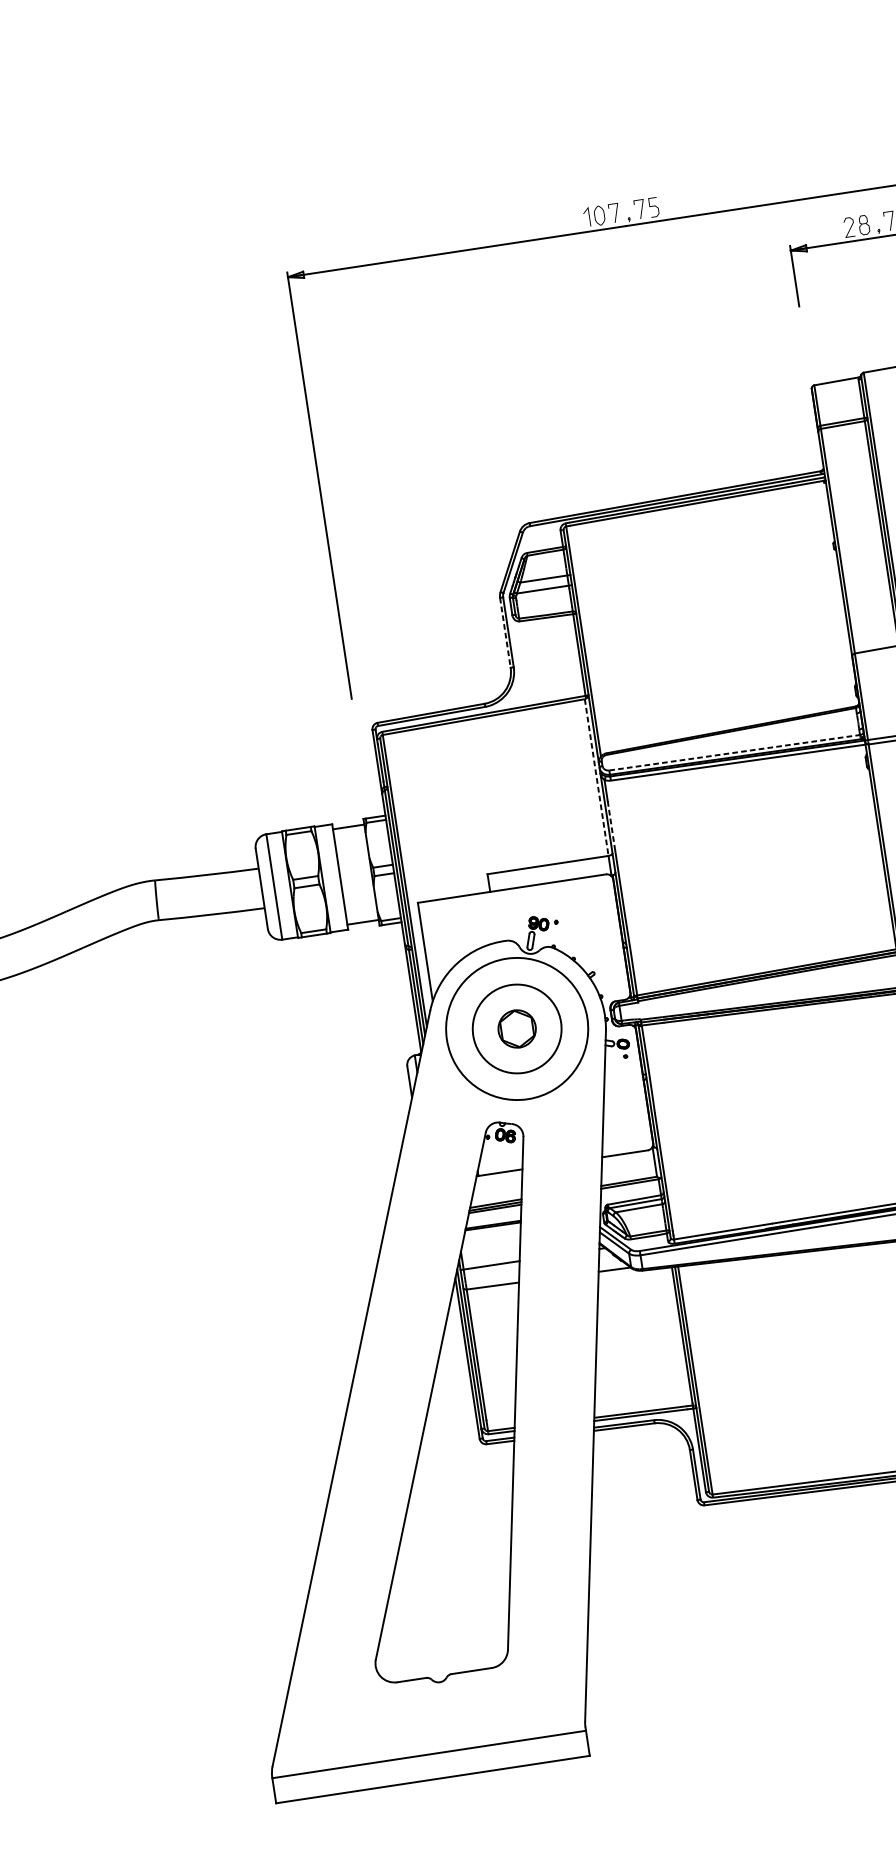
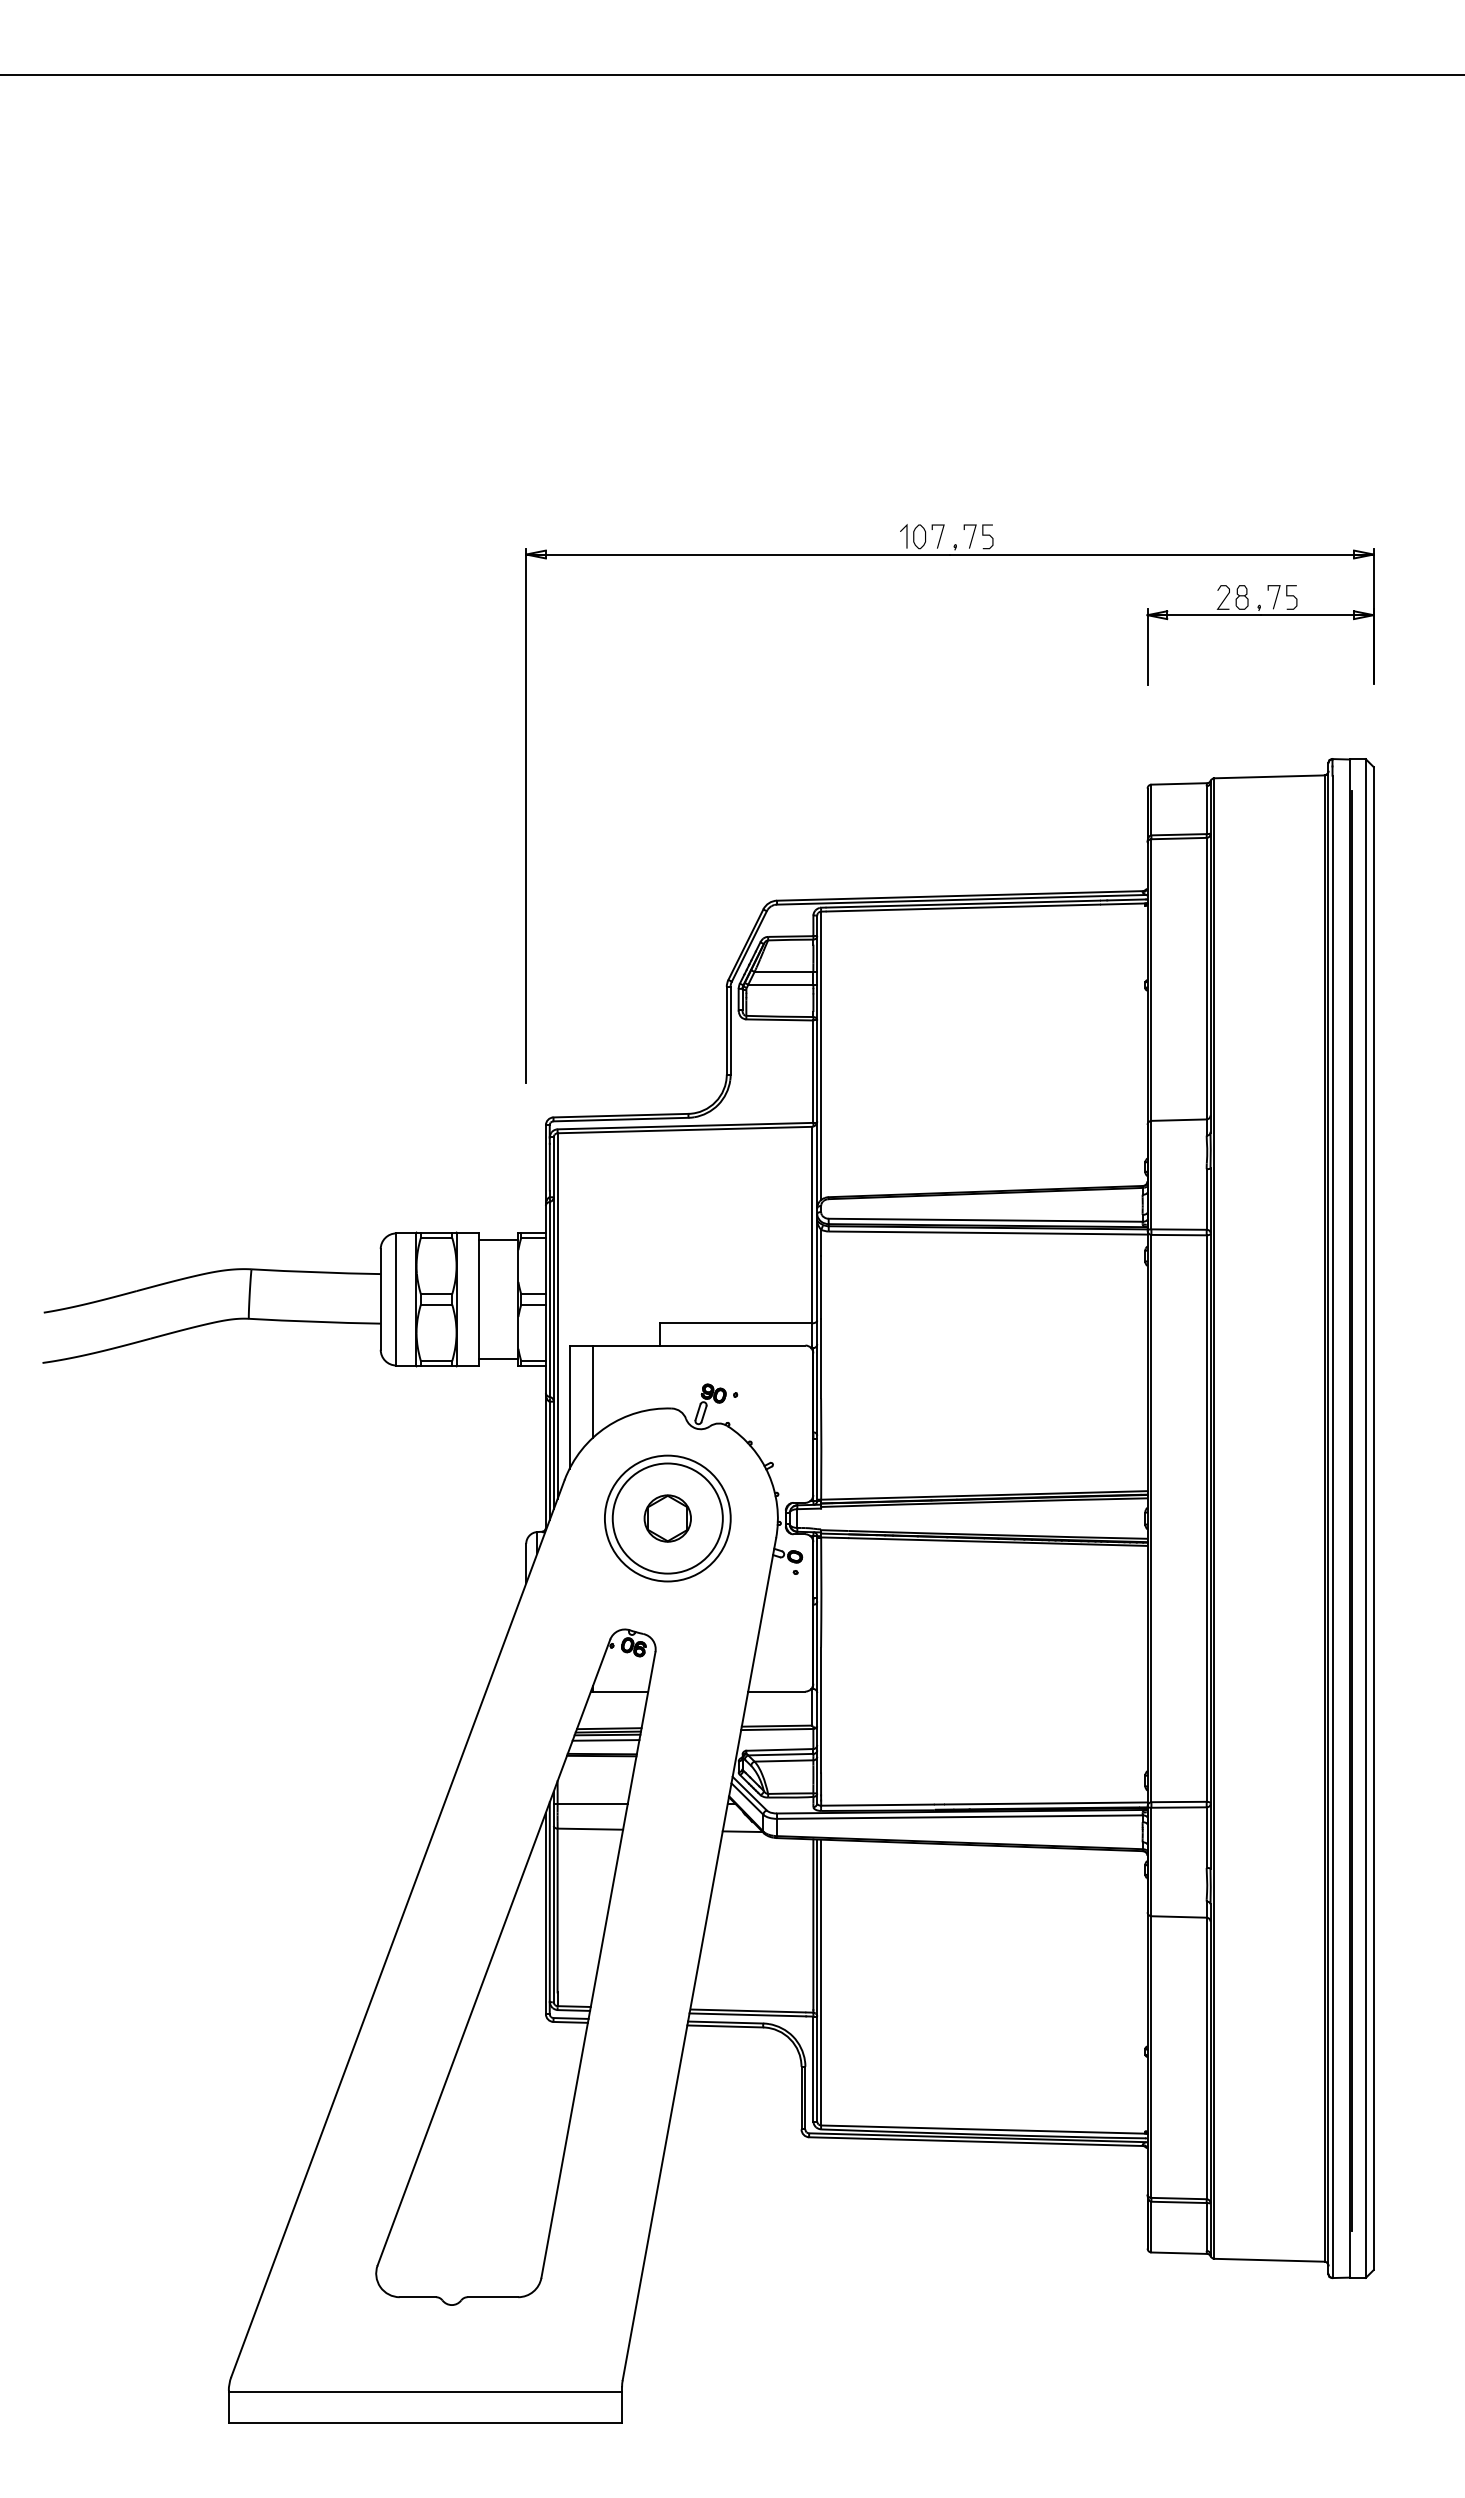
line: (505, 632) -> (726, 1030), dashed -> solid
line: (734, 752) -> (985, 1220), dashed -> solid
line: (596, 777) -> (811, 1225), dashed -> solid
line: (611, 826) -> (821, 1287), dashed -> solid
line: (442, 936) -> (593, 1391), added
circle: (516, 1028) -> (667, 1518), size x0.71
line: (494, 1213) -> (605, 1740), added

